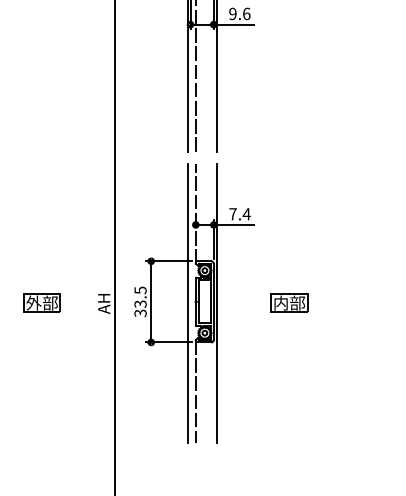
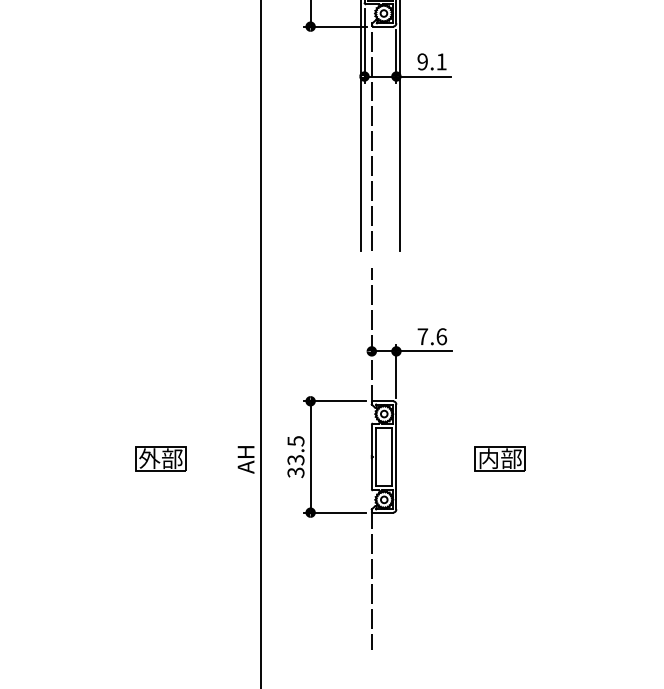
text: (246, 13) -> (441, 61), 9.6 -> 9.1
text: (246, 214) -> (441, 336), 7.4 -> 7.6
line: (187, 302) -> (360, 458), removed
line: (216, 302) -> (400, 458), removed

